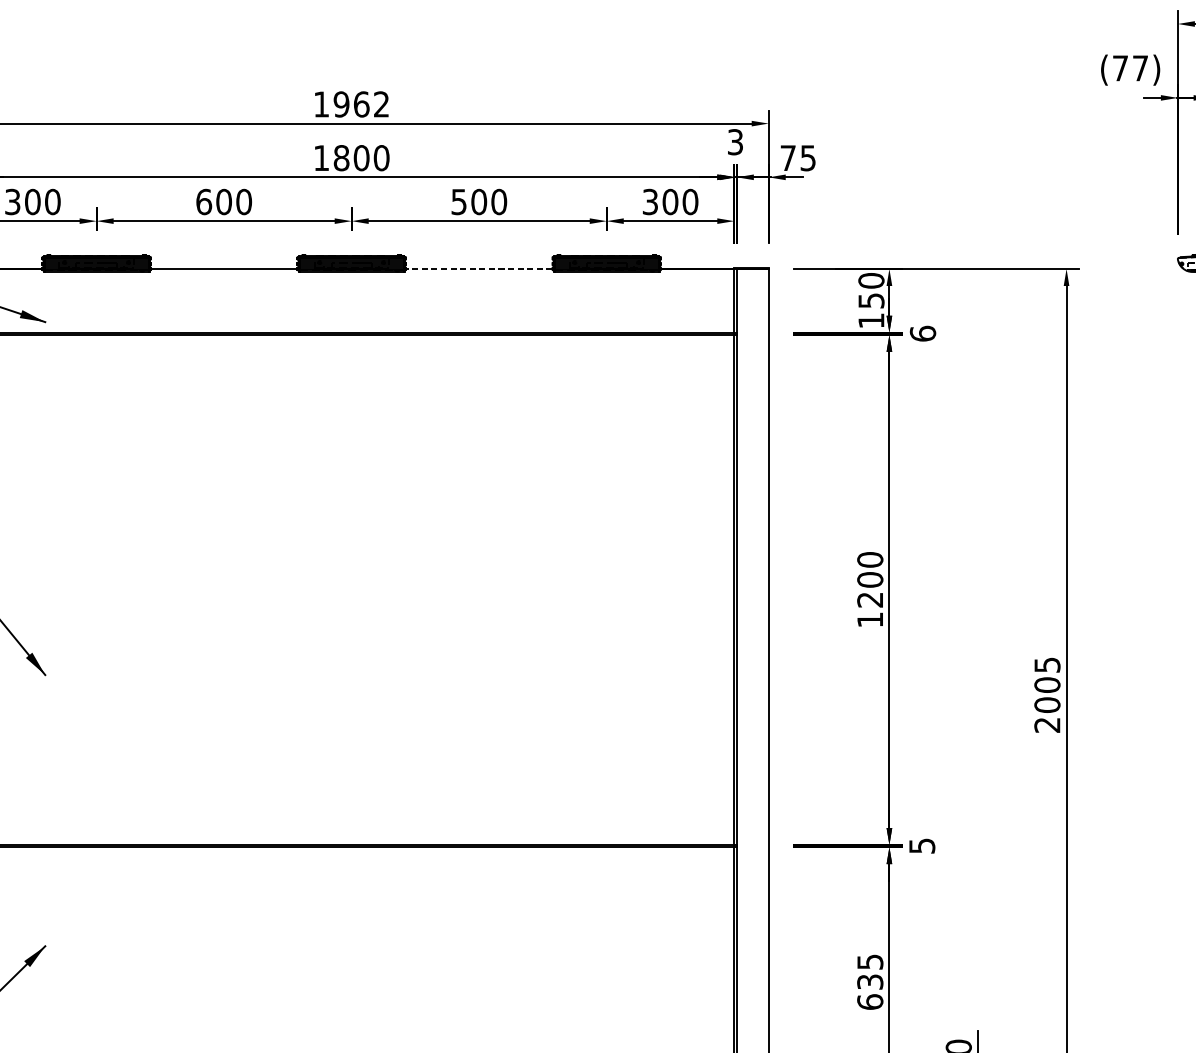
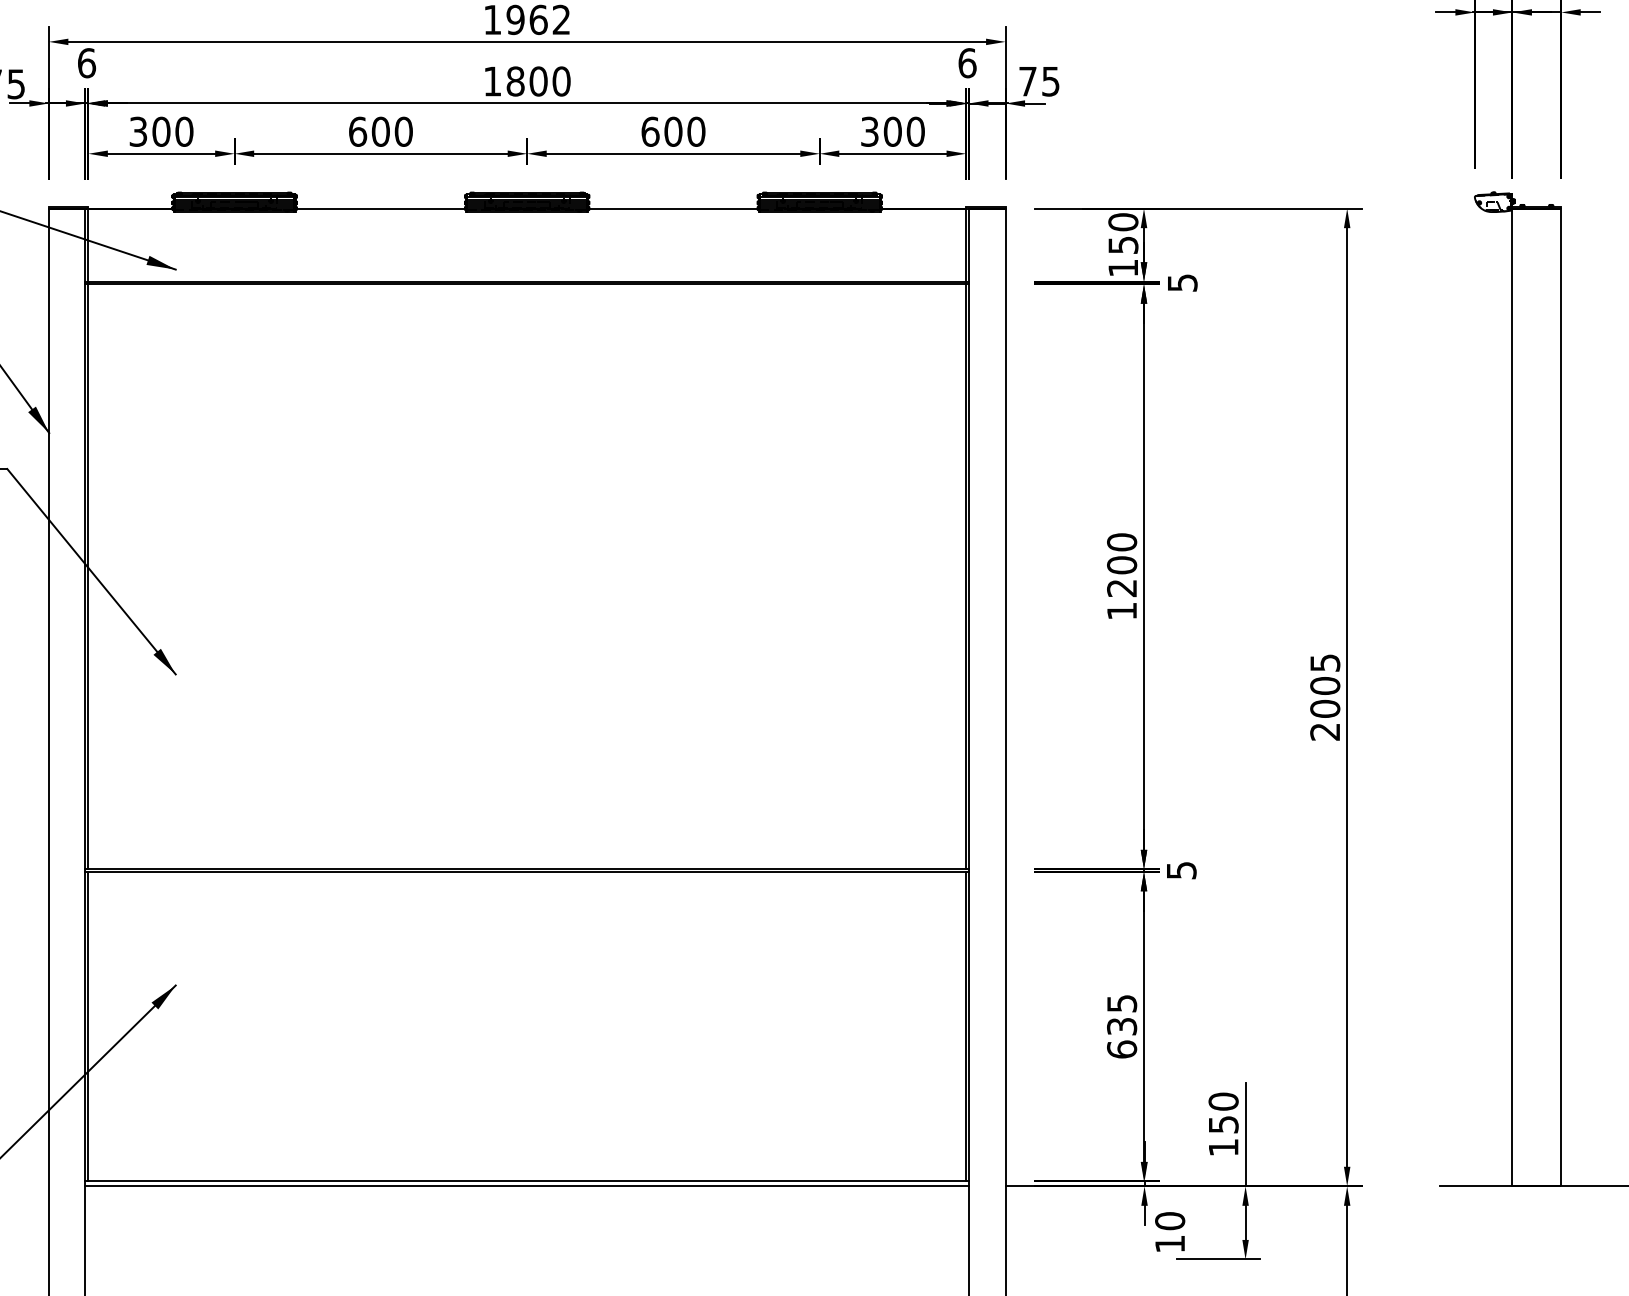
text: (735, 142) -> (967, 63), 3 -> 6
text: (459, 201) -> (650, 131), 500 -> 600
line: (479, 268) -> (673, 208), dashed -> solid
text: (922, 333) -> (1182, 282), 6 -> 5

